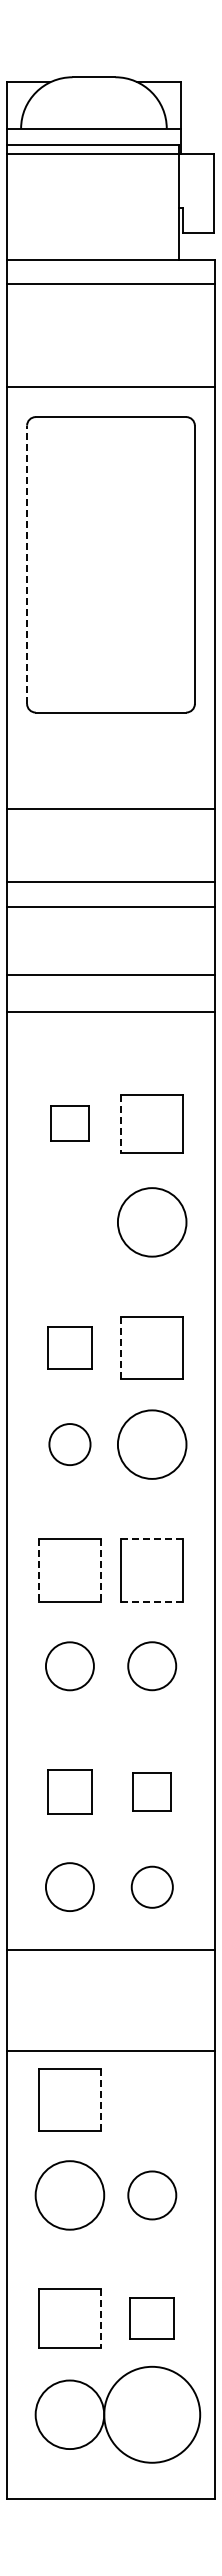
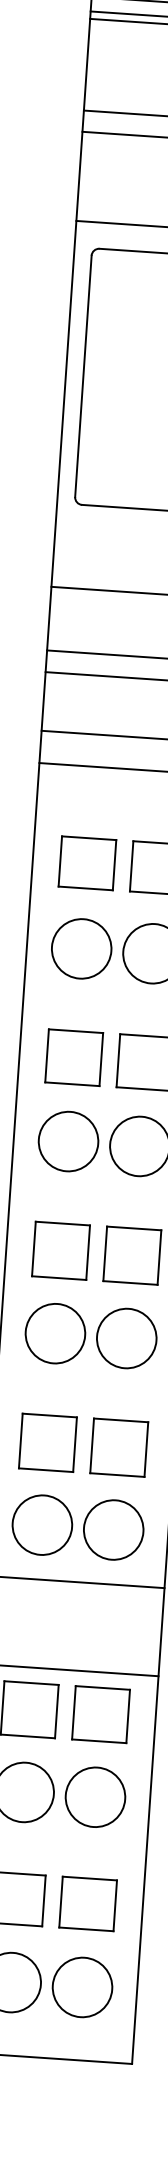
line: (27, 564) -> (83, 376), dashed -> solid
part: (69, 1123) -> (87, 863), size x1.67
line: (120, 1123) -> (131, 866), dashed -> solid
circle: (69, 1222) -> (81, 948), added
part: (69, 1347) -> (73, 1057), size x1.43
line: (120, 1347) -> (118, 1060), dashed -> solid
circle: (69, 1444) -> (68, 1141), size x1.67
line: (152, 1539) -> (134, 1228), dashed -> solid
line: (38, 1571) -> (33, 1249), dashed -> solid
line: (101, 1571) -> (88, 1253), dashed -> solid
line: (152, 1602) -> (130, 1283), dashed -> solid
circle: (151, 1665) -> (126, 1337), size x1.43
circle: (69, 1666) -> (55, 1333), size x1.43
part: (69, 1792) -> (47, 1443), size x1.43
part: (151, 1792) -> (118, 1447), size x1.67
circle: (69, 1886) -> (42, 1524), size x1.43
circle: (152, 1887) -> (113, 1530), size x1.67
part: (151, 2099) -> (100, 1714), added
line: (101, 2100) -> (57, 1712), dashed -> solid
circle: (152, 2195) -> (95, 1797), size x1.43
line: (101, 2318) -> (44, 1900), dashed -> solid
part: (151, 2318) -> (87, 1903), size x1.43
circle: (151, 2414) -> (81, 1987), size x0.71

